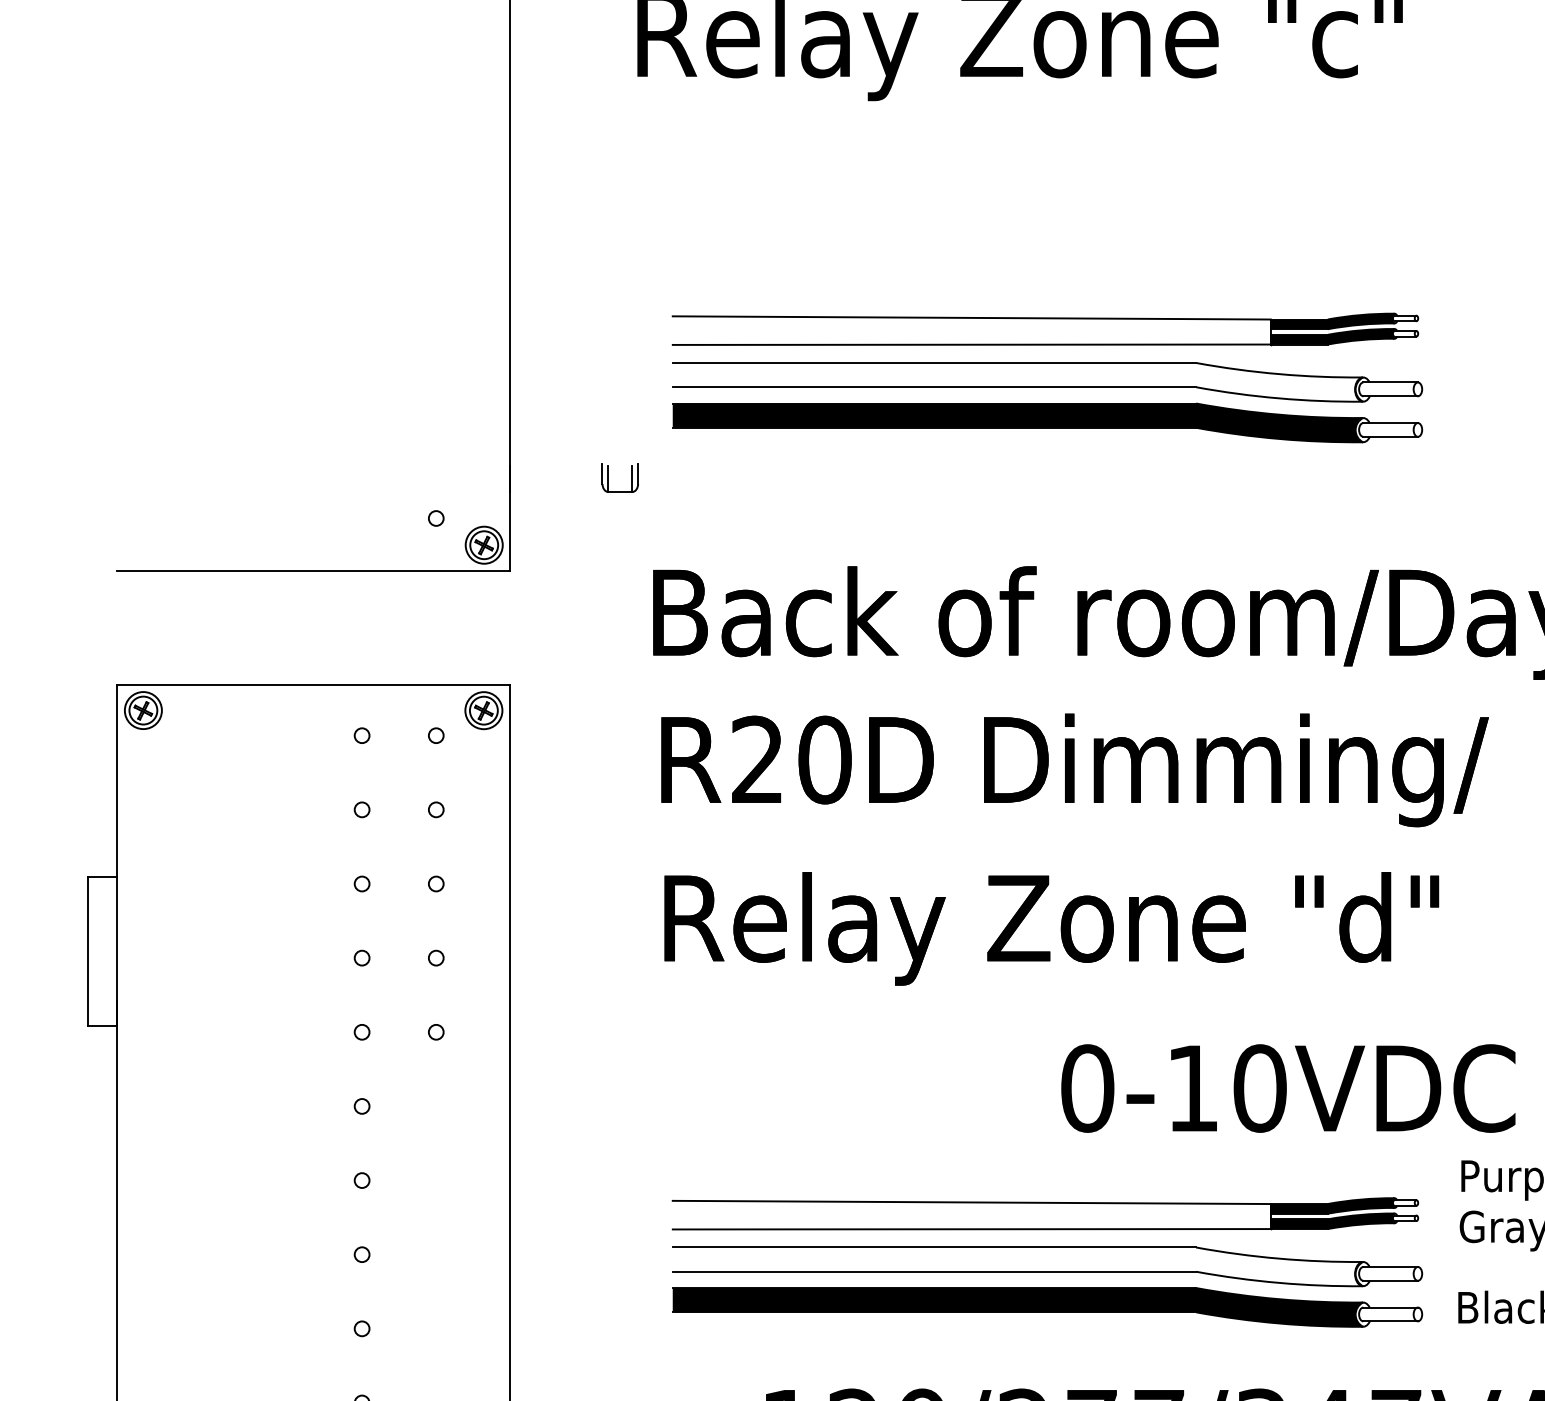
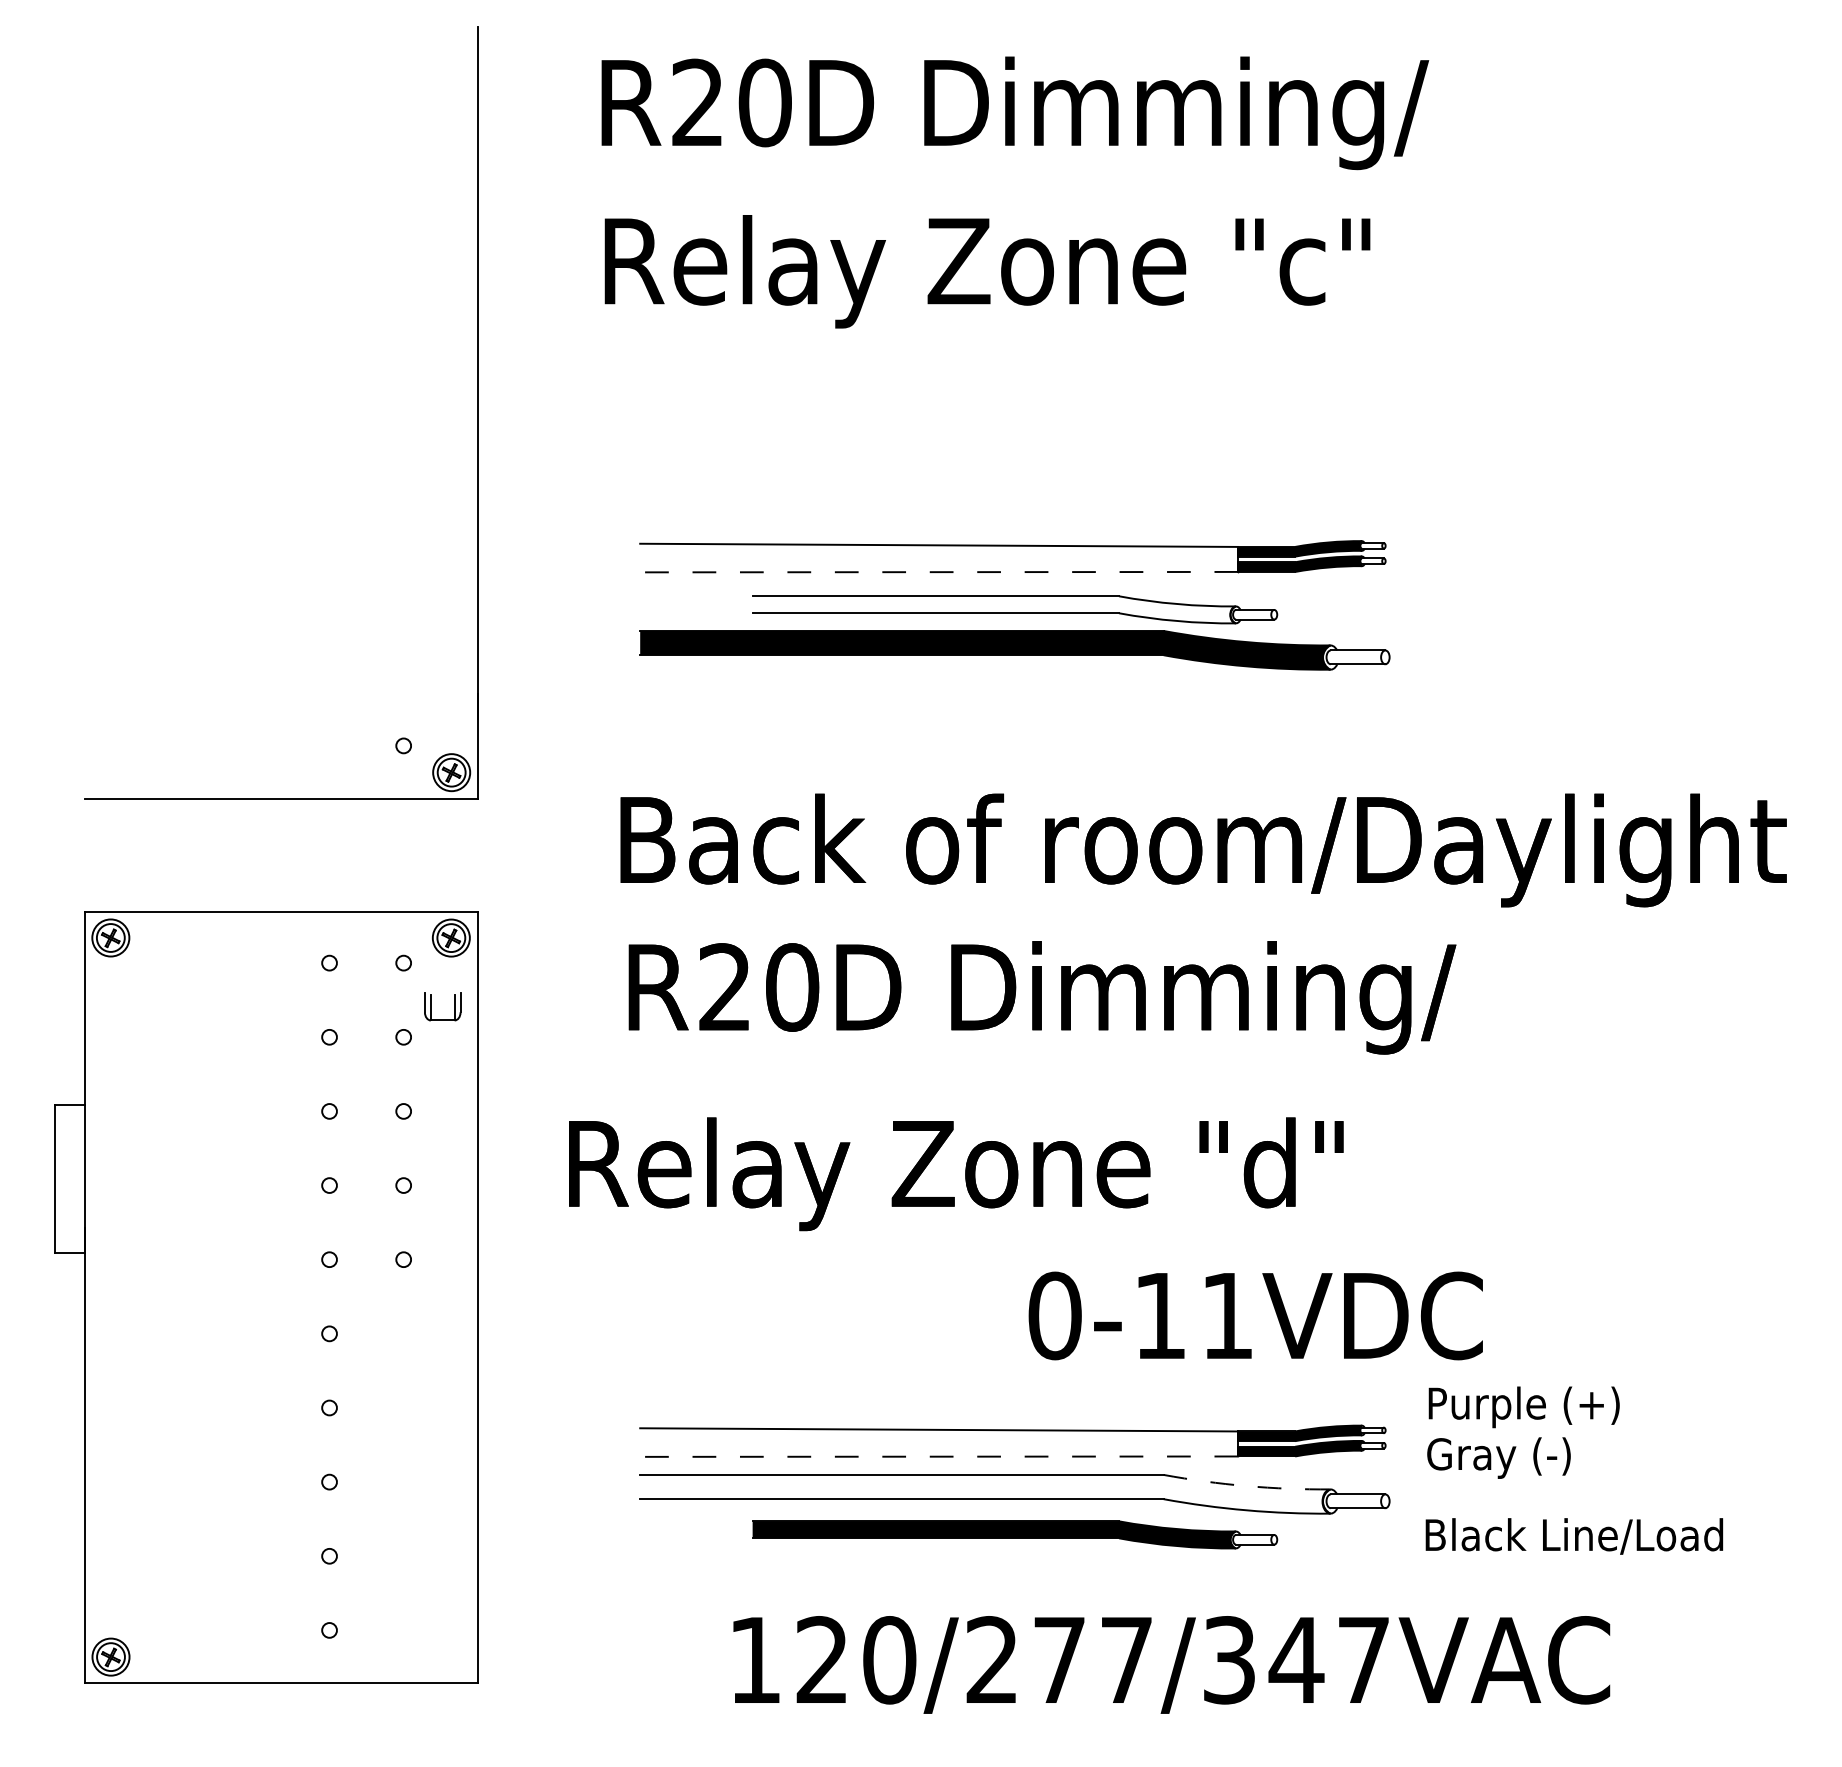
line: (972, 345) -> (939, 572), solid -> dashed
part: (1047, 382) -> (1014, 609), size x0.7
part: (609, 478) -> (431, 1006), moved
text: (1052, 929) -> (956, 1174), moved
text: (1260, 1088) -> (1227, 1315), 0-10VDC -> 0-11VDC
line: (972, 1229) -> (939, 1456), solid -> dashed
arc: (1279, 1259) -> (1246, 1486), solid -> dashed
part: (1047, 1307) -> (1014, 1534), size x0.7

